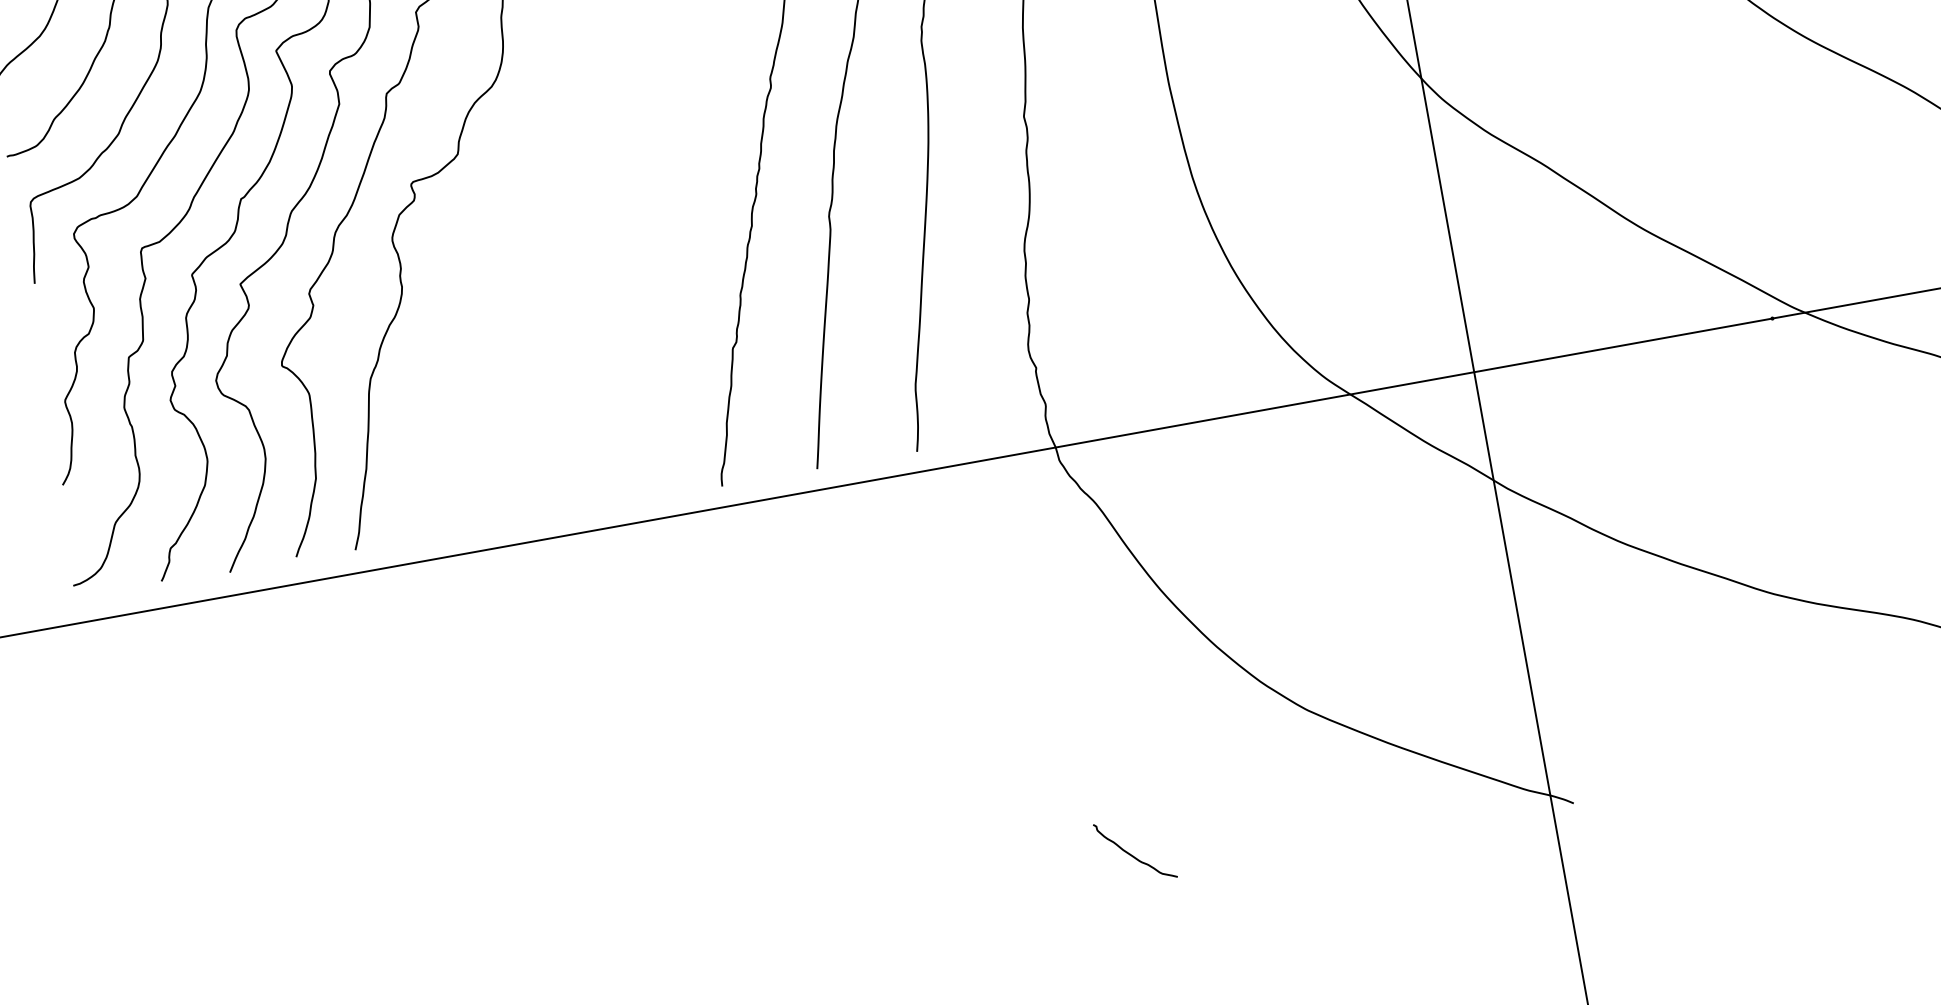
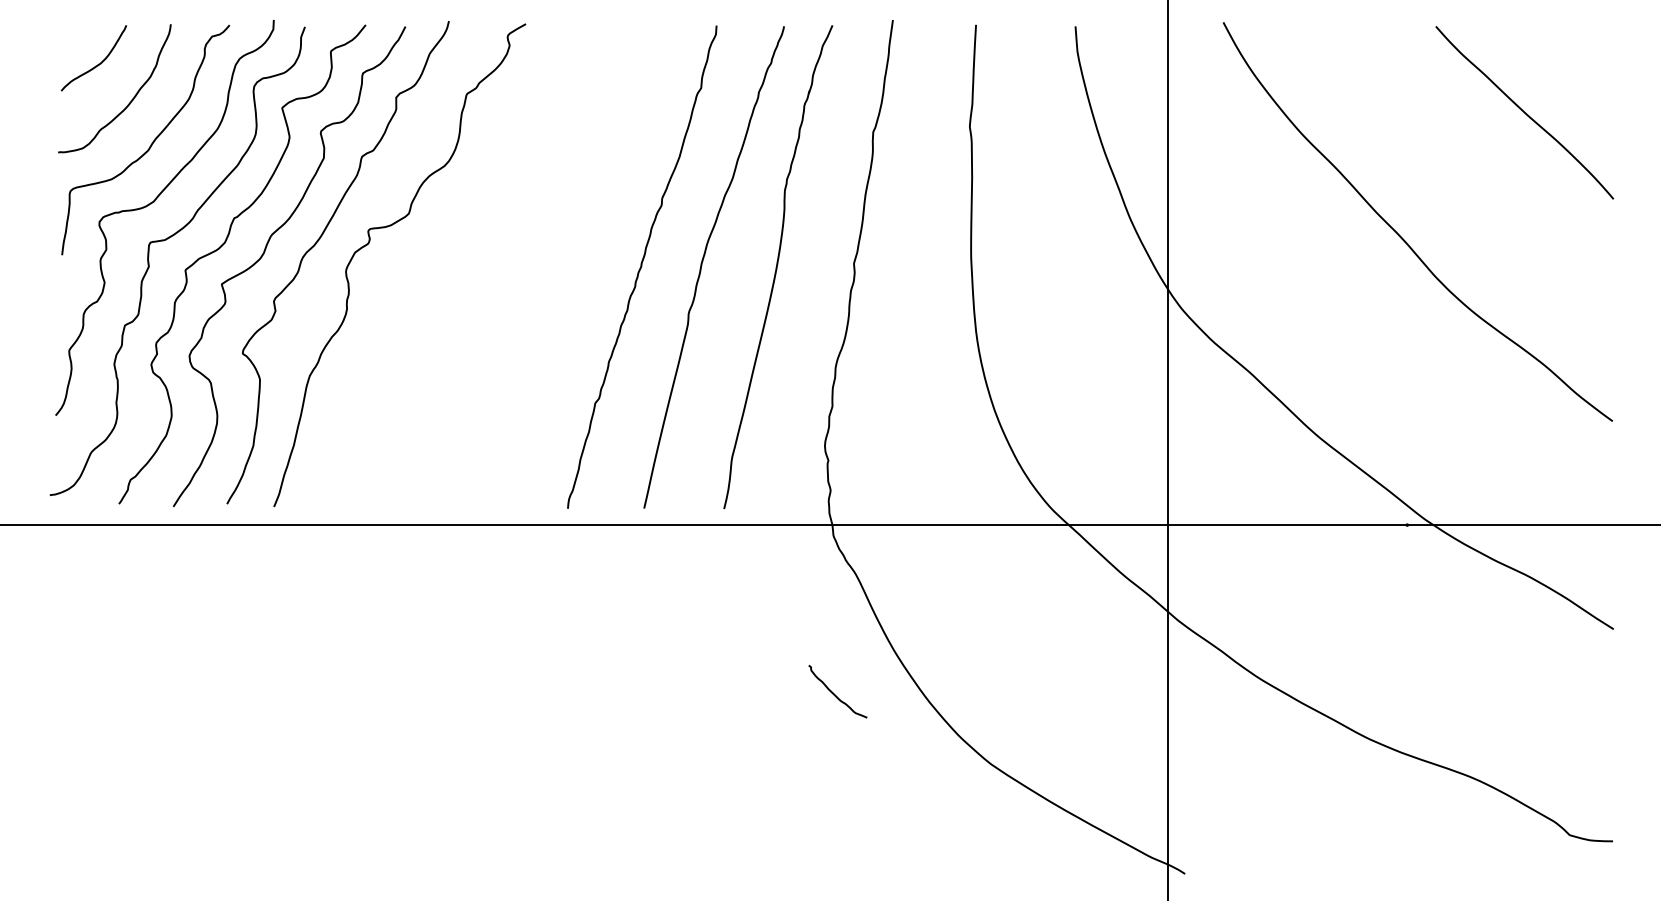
curve: (1131, 854) -> (834, 693), moved

